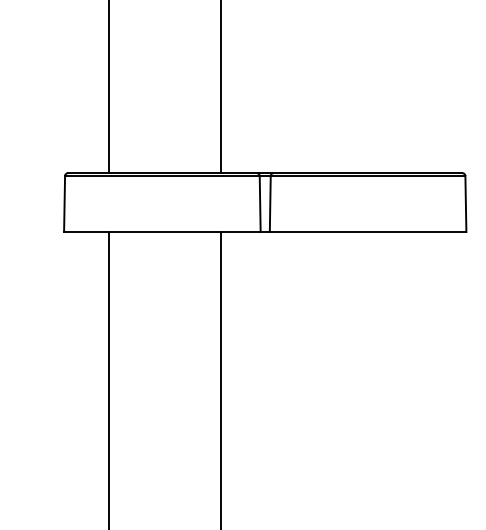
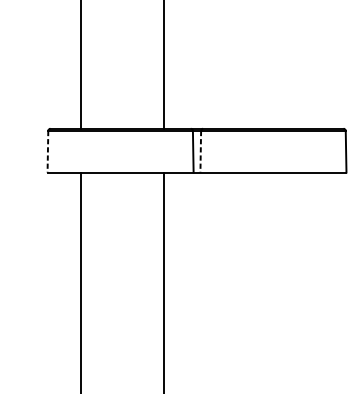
line: (64, 204) -> (47, 152), solid -> dashed
line: (270, 204) -> (200, 152), solid -> dashed

